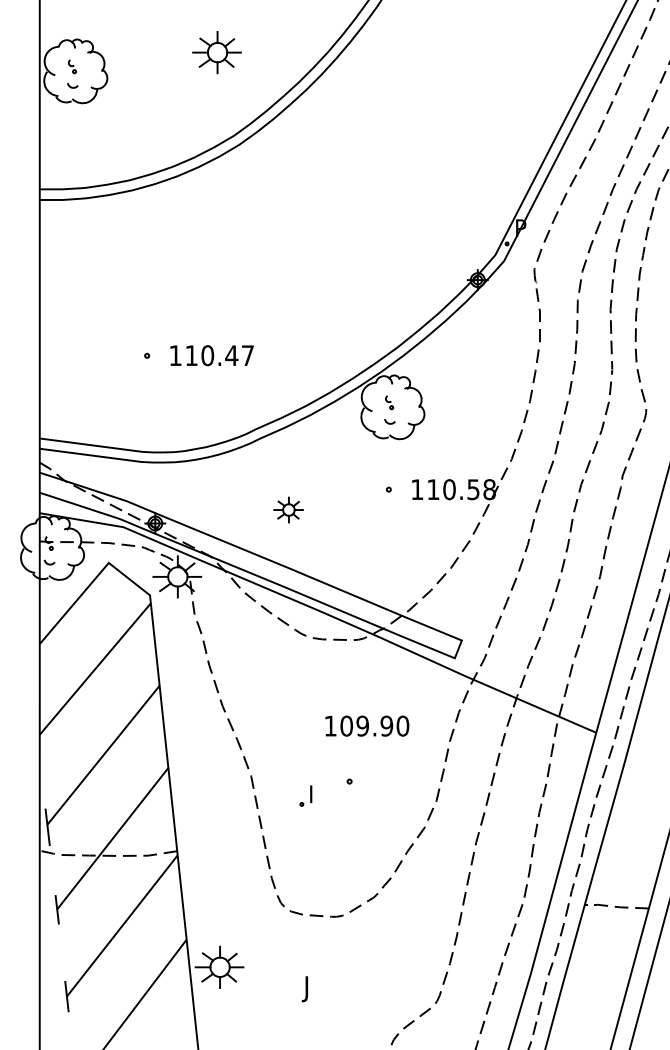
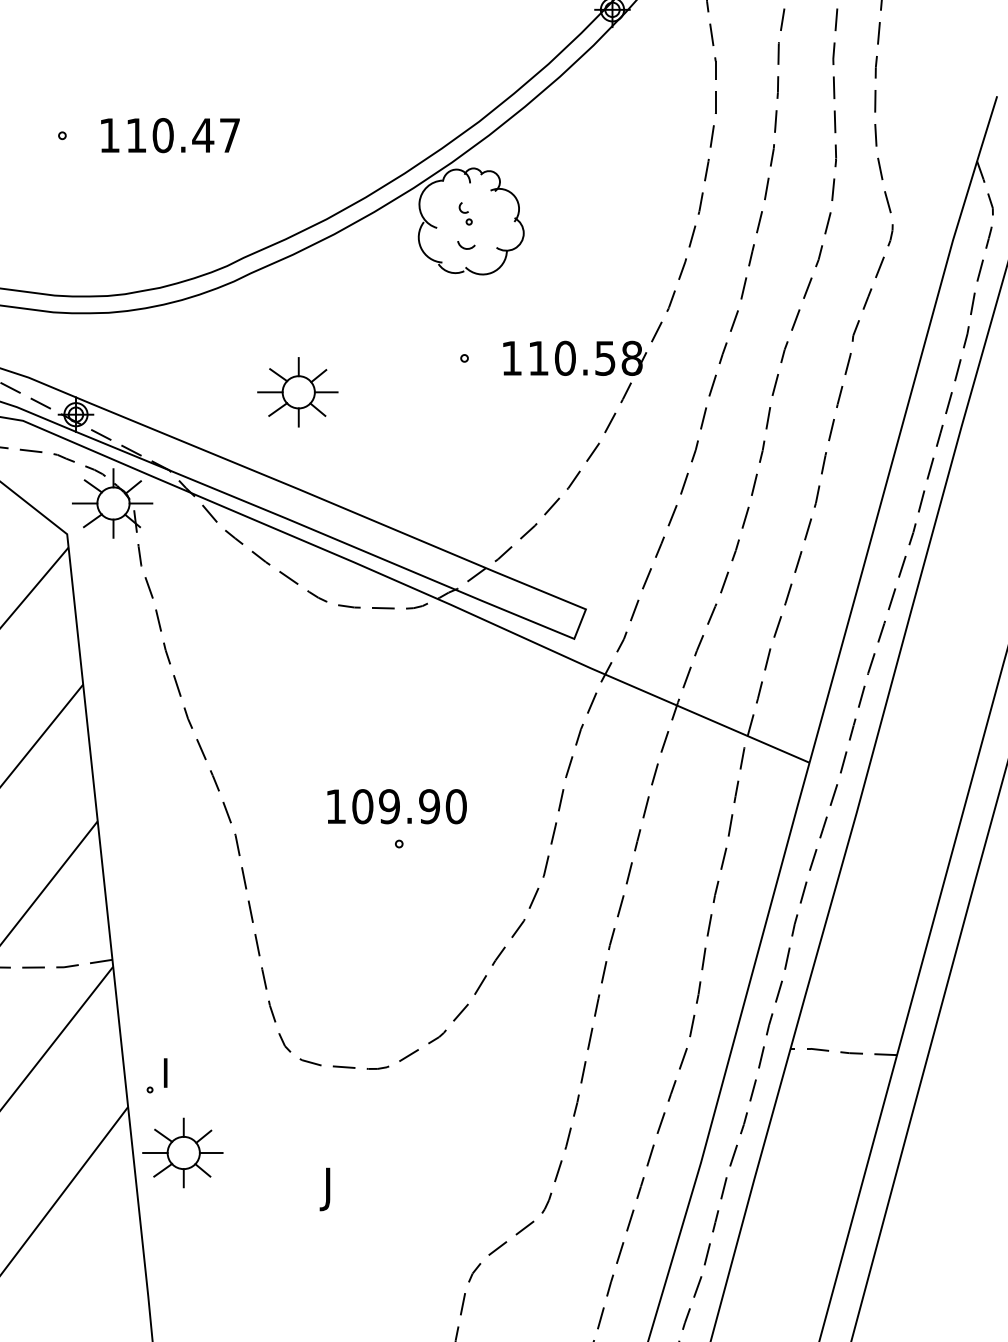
part: (288, 509) -> (297, 391), size x1.67
text: (367, 725) -> (397, 805), moved
part: (305, 795) -> (156, 1075), moved

